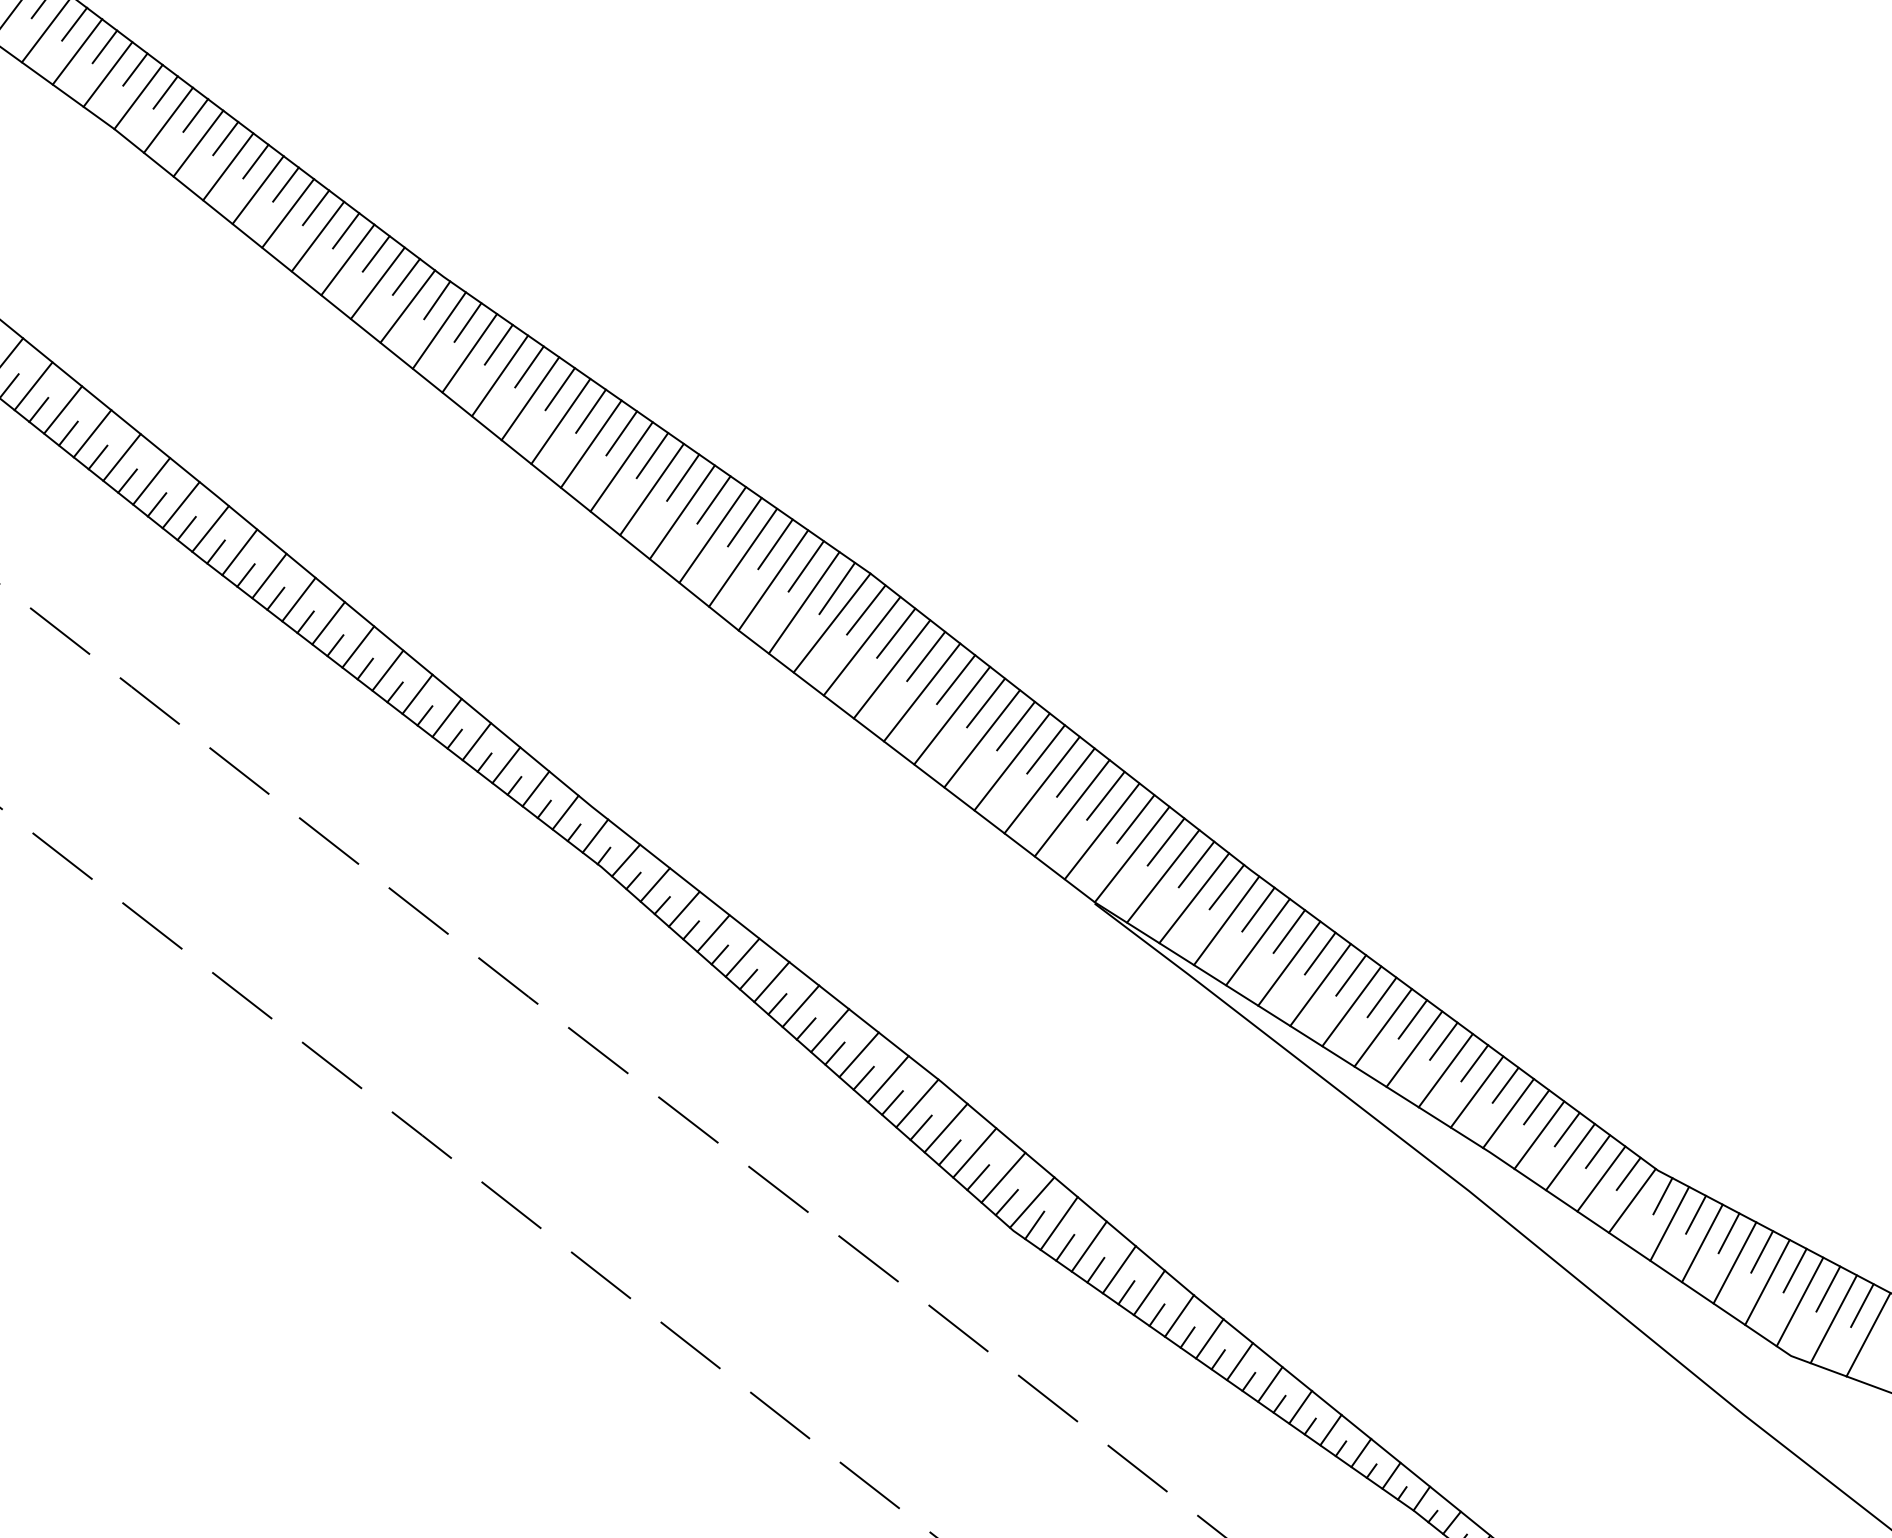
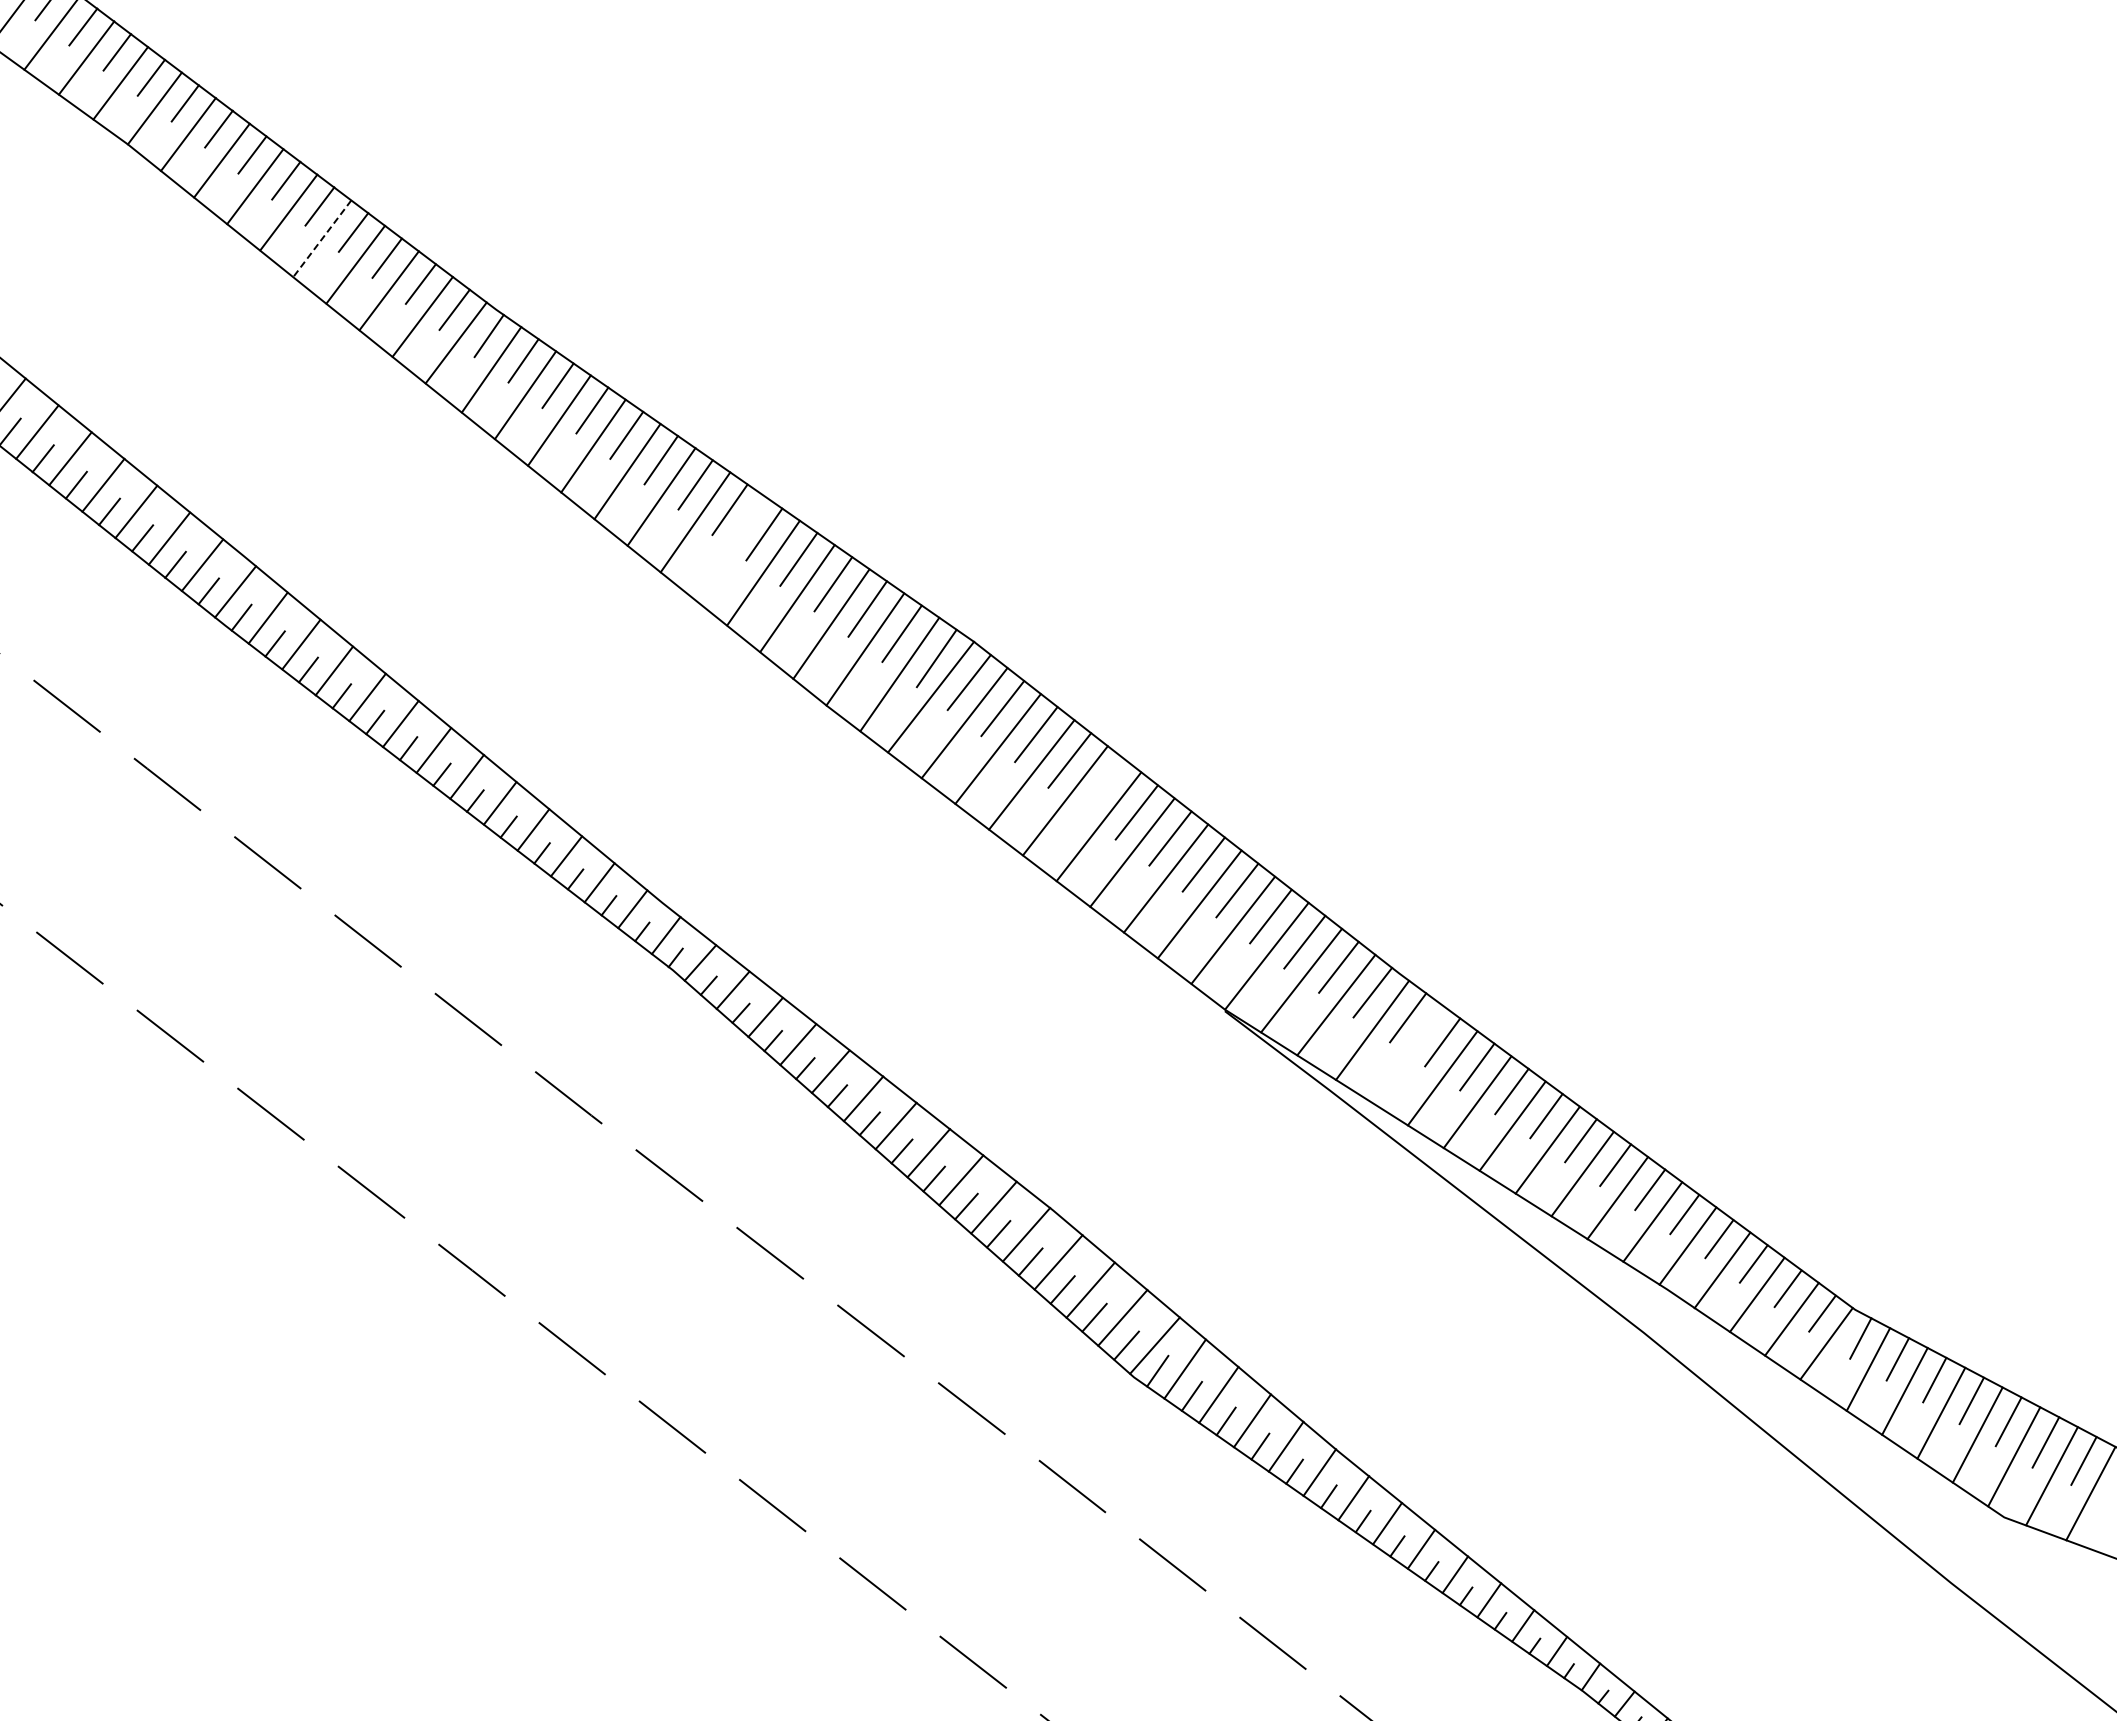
line: (288, 214) -> (322, 239), solid -> dashed
line: (652, 489) -> (729, 547), removed
line: (986, 702) -> (1103, 786), removed
line: (1257, 942) -> (1407, 1054), removed

